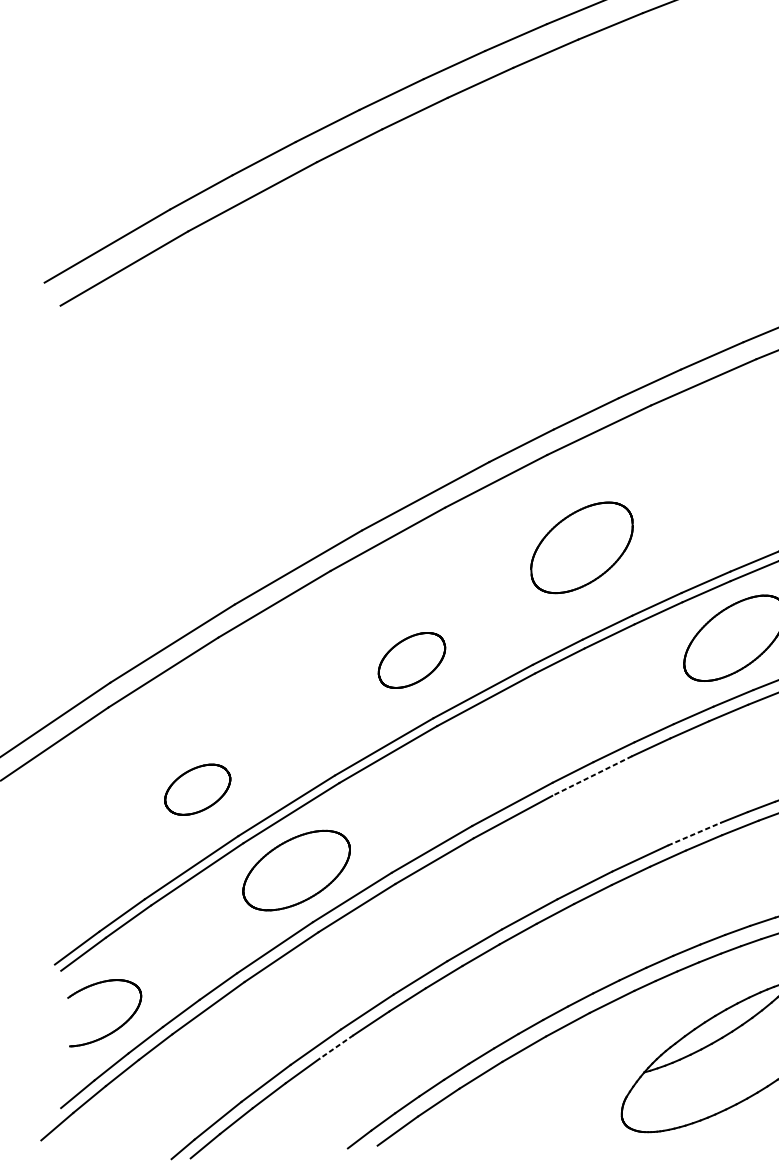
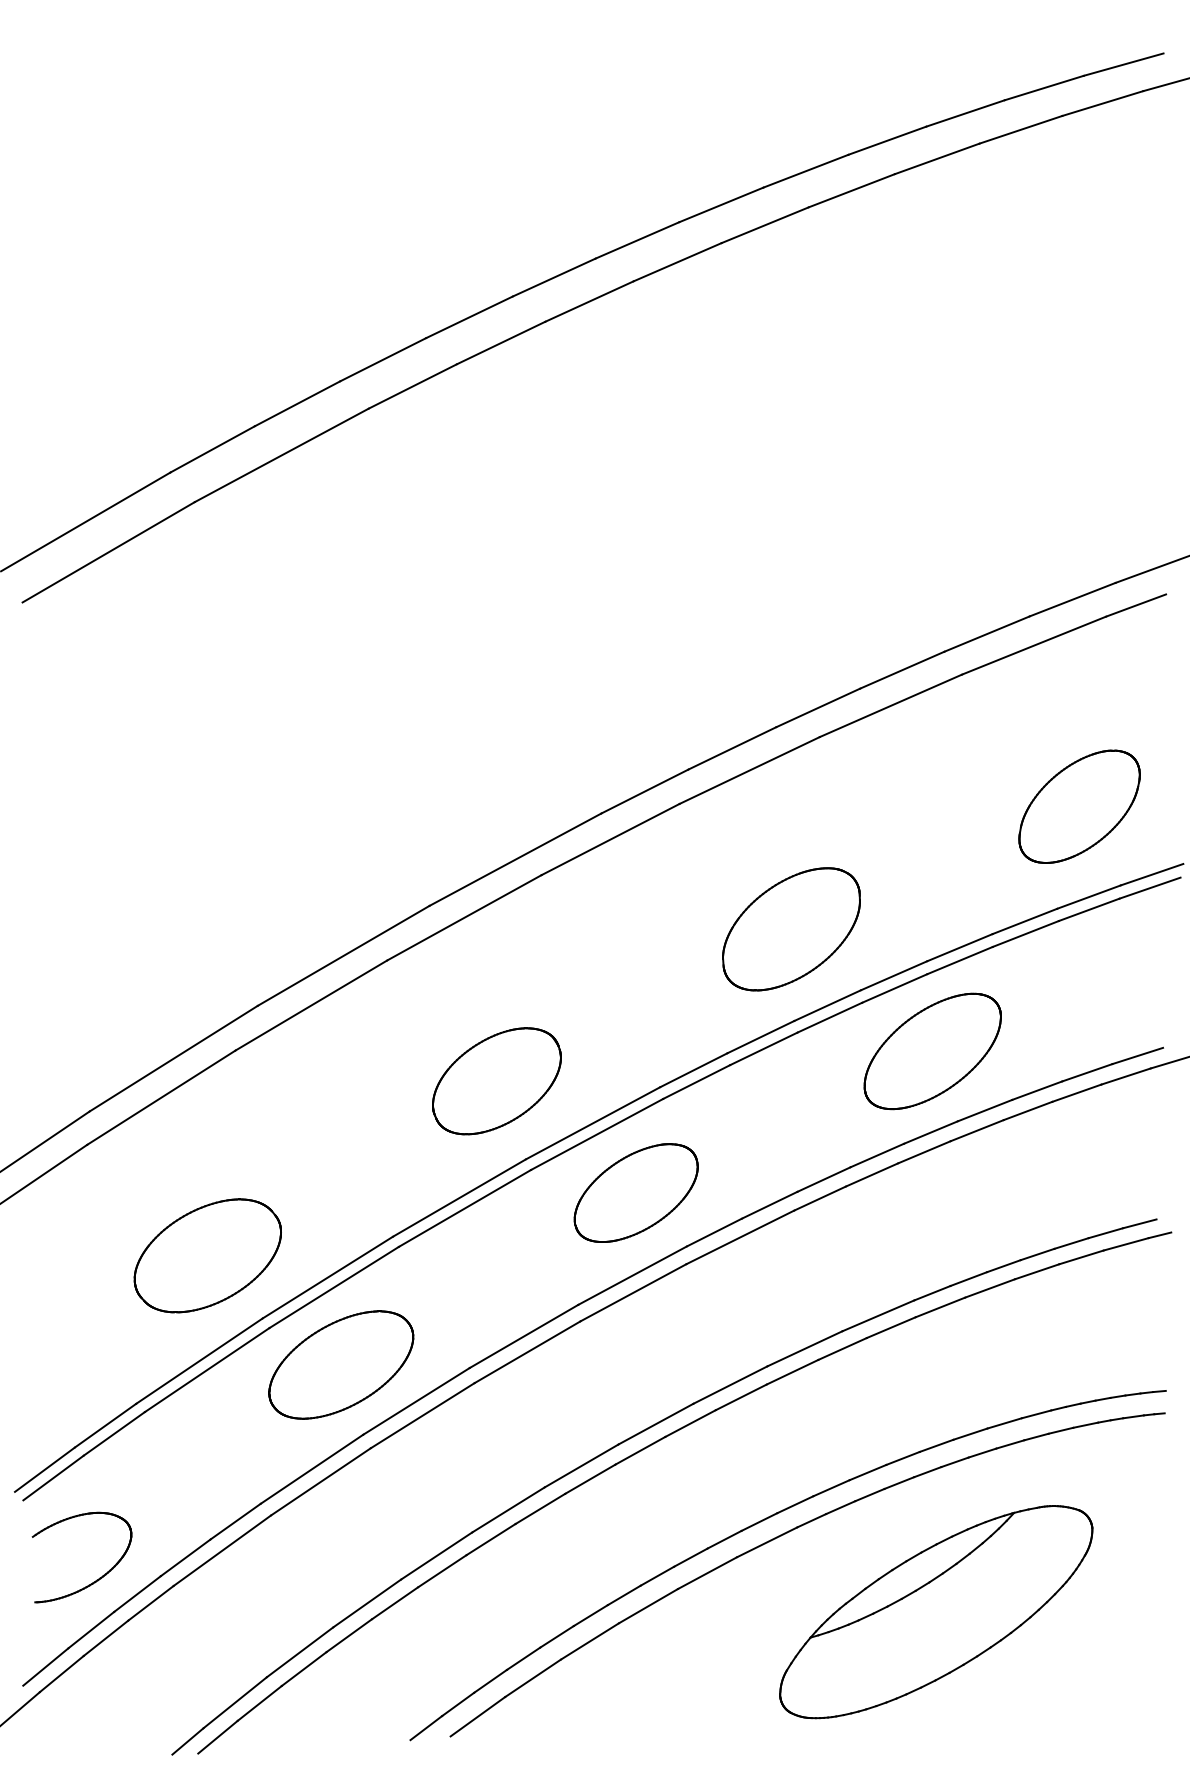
part: (581, 547) -> (791, 929), moved
part: (411, 660) -> (496, 1081), size x1.43
part: (514, 742) -> (635, 1192), added
line: (591, 776) -> (739, 1237), dashed -> solid
part: (197, 789) -> (207, 1255), size x1.67
line: (694, 833) -> (878, 1315), dashed -> solid
line: (336, 1047) -> (394, 1603), dashed -> solid

